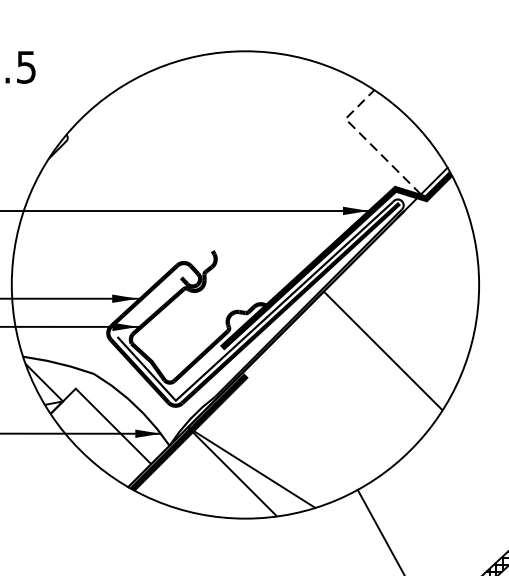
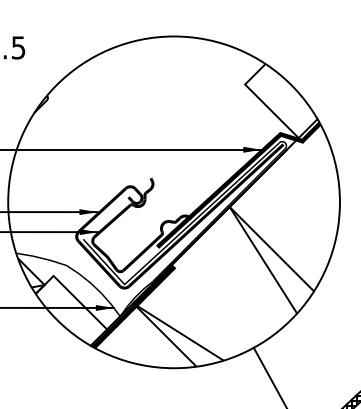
line: (368, 141) -> (261, 100), dashed -> solid
line: (371, 366) -> (263, 260), added

